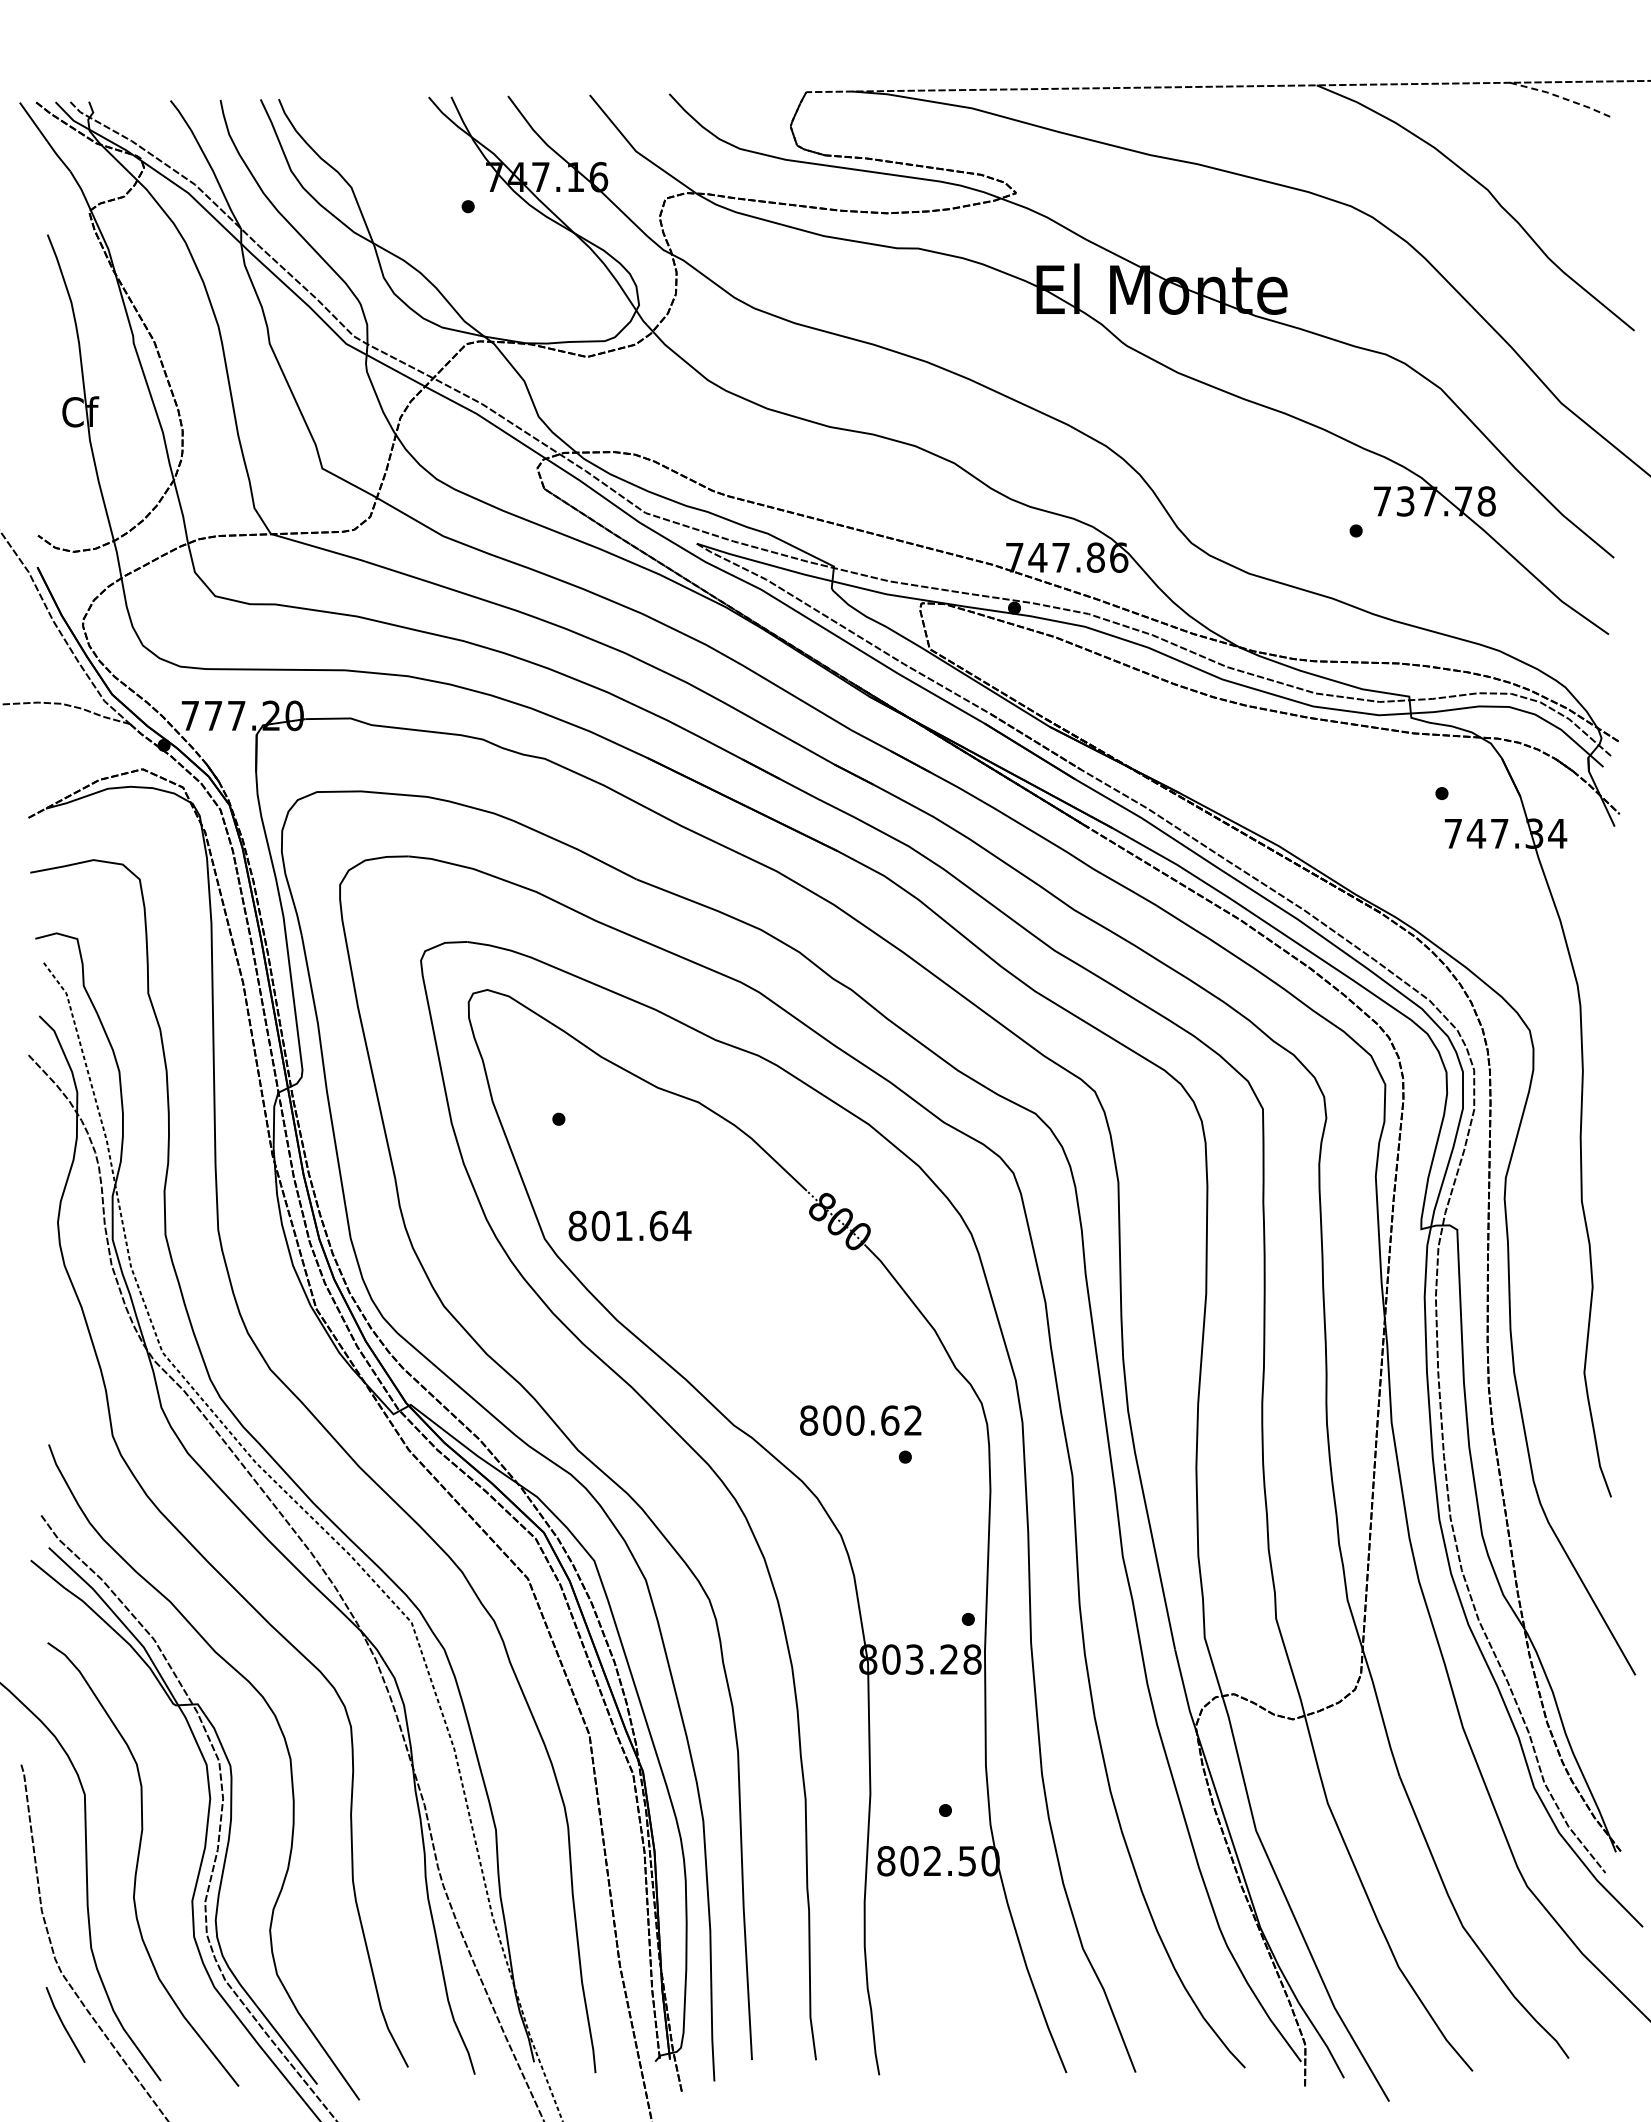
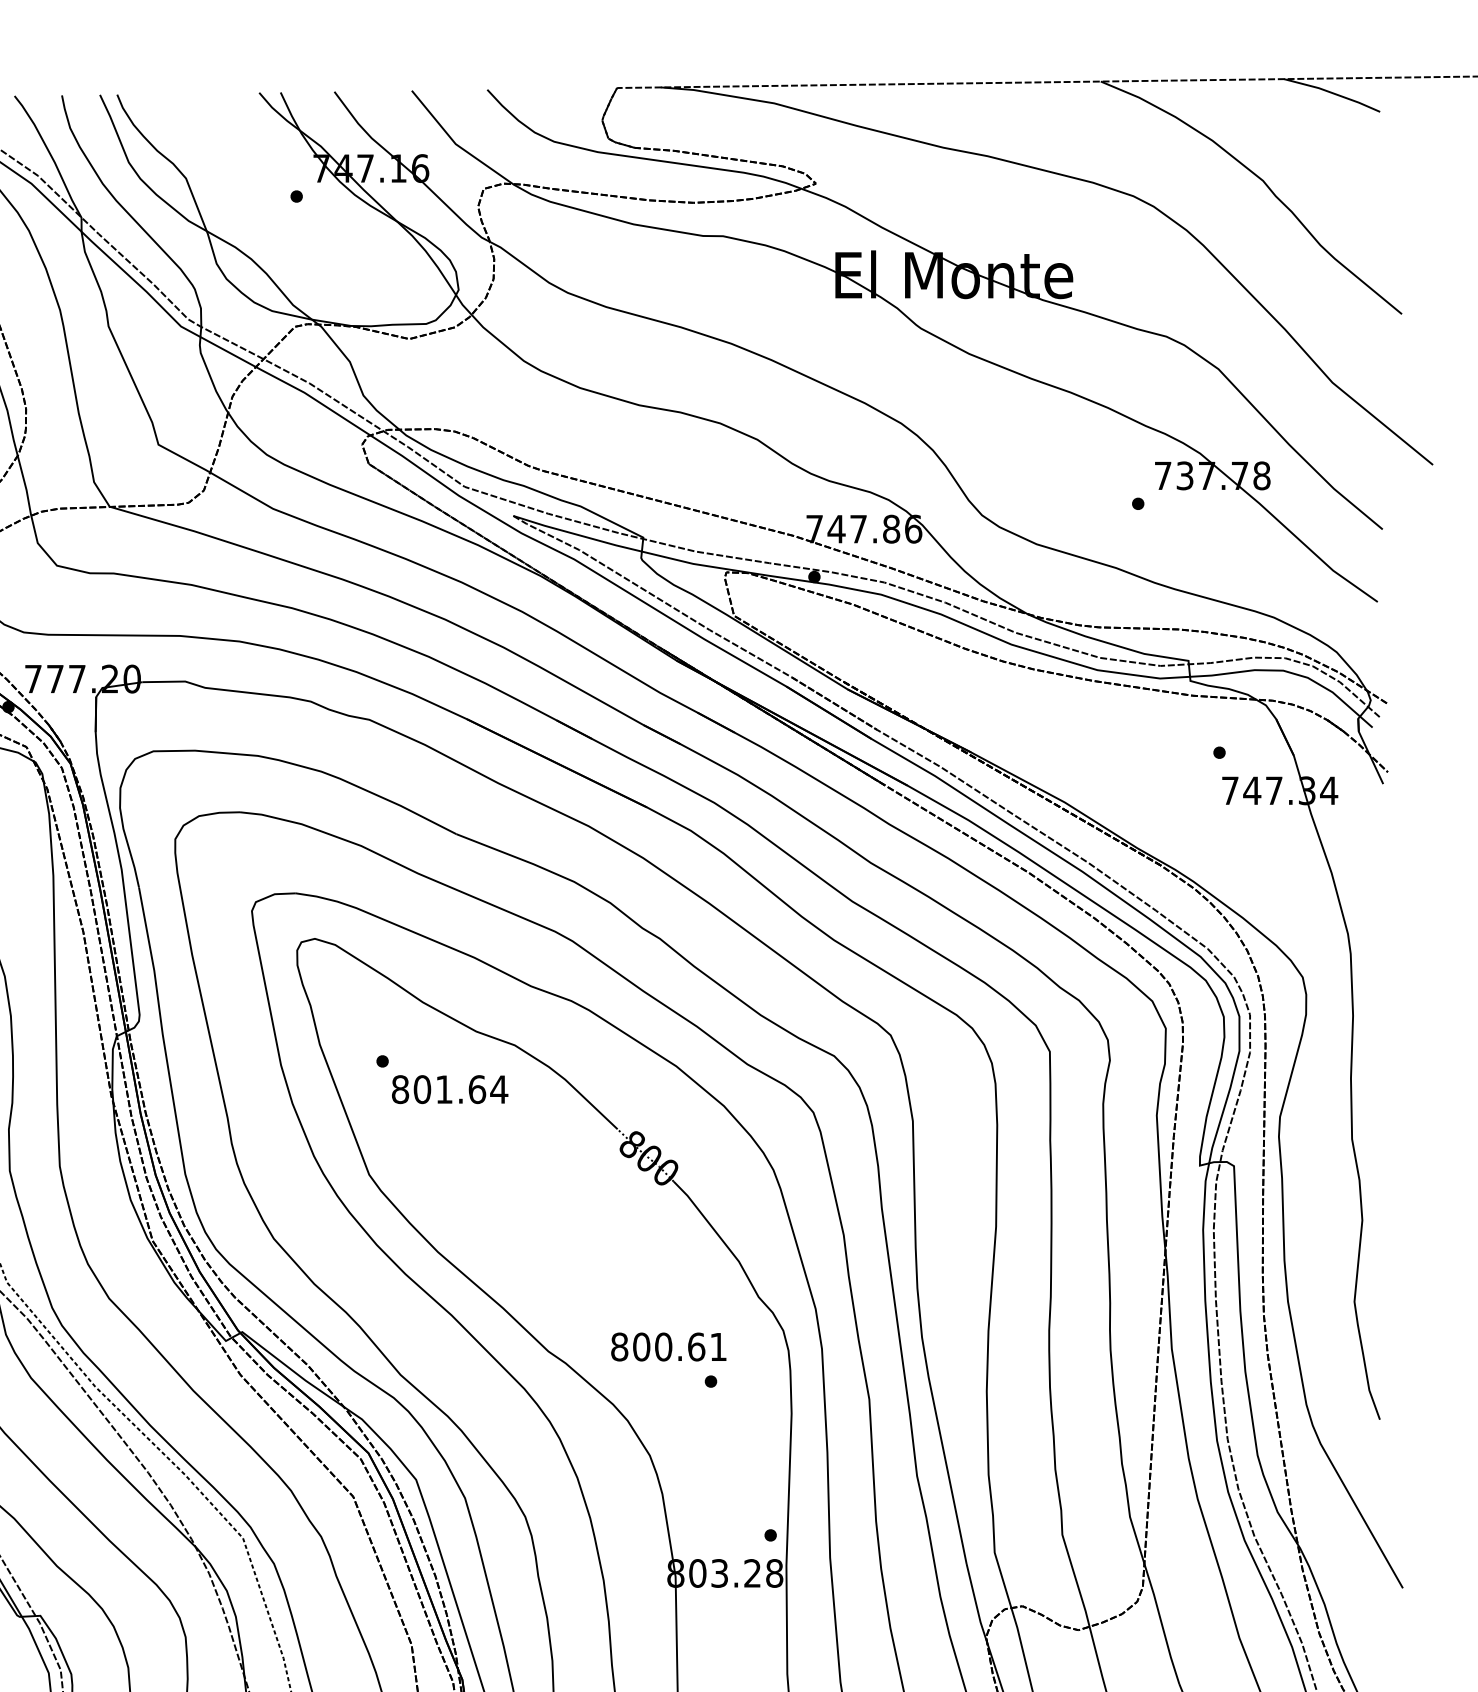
line: (1561, 97) -> (1332, 93), dashed -> solid
text: (629, 1225) -> (449, 1089), moved
text: (912, 1420) -> (717, 1346), 800.62 -> 800.61

